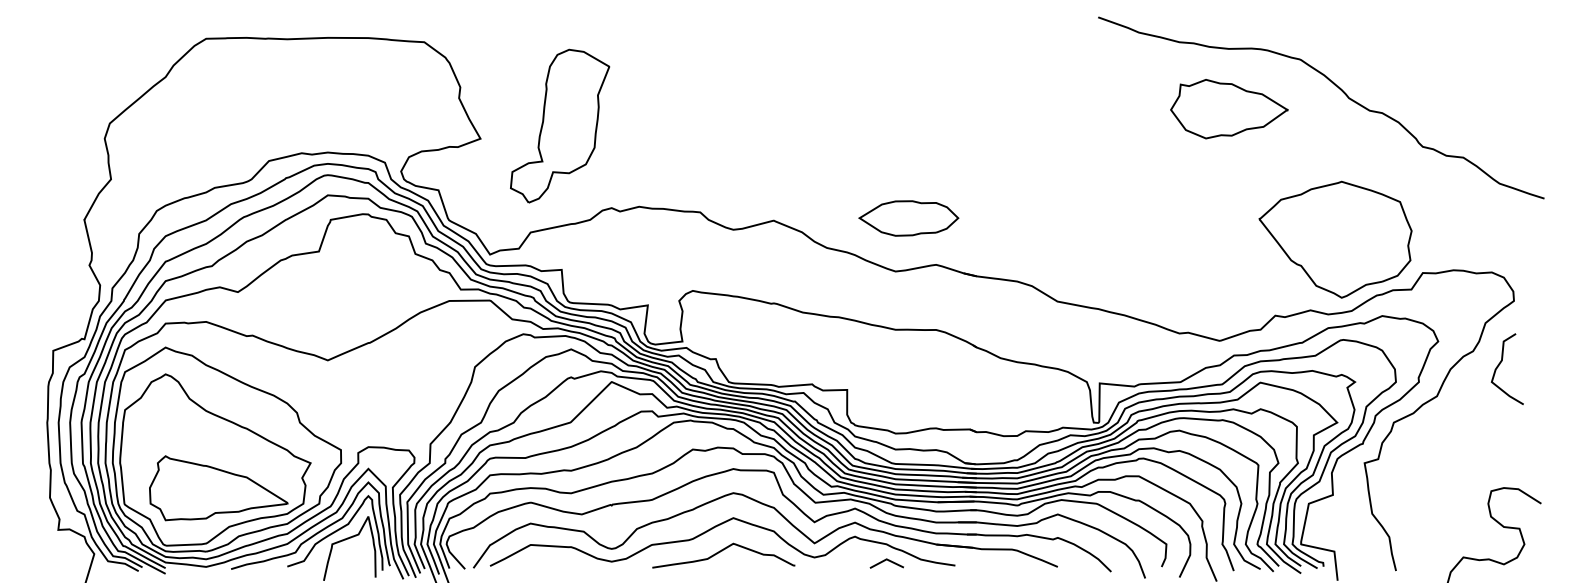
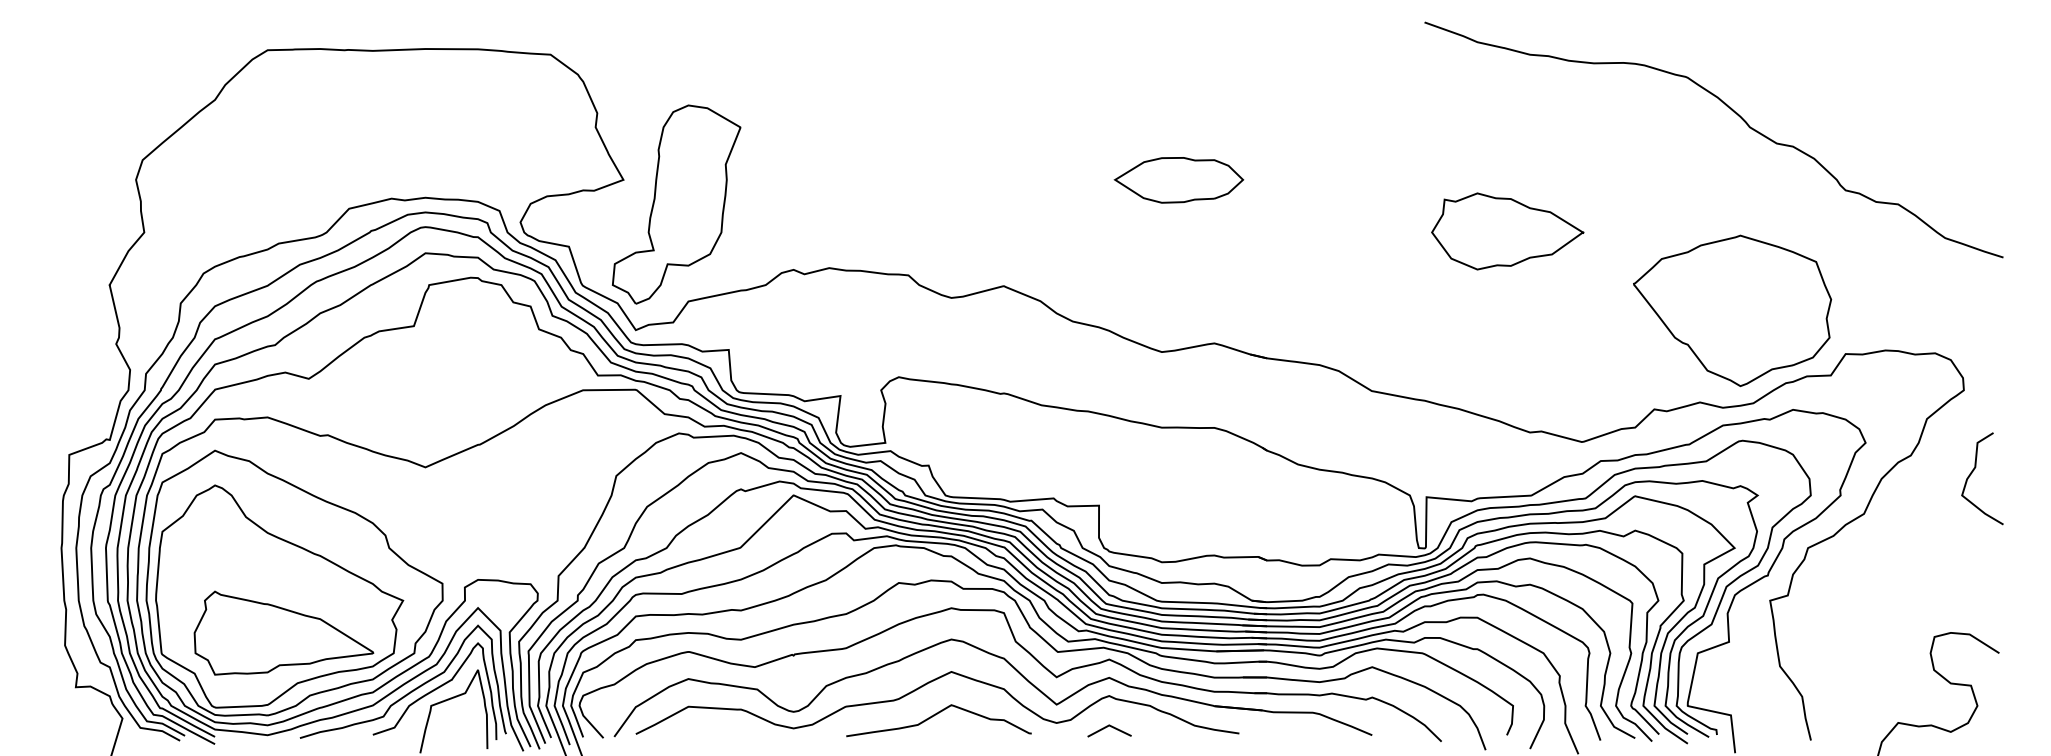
part: (1229, 109) -> (1507, 231), moved
part: (559, 126) -> (676, 204), moved
part: (908, 218) -> (1178, 180), moved
curve: (1499, 365) -> (1972, 473), moved
line: (885, 560) -> (1107, 727), moved

